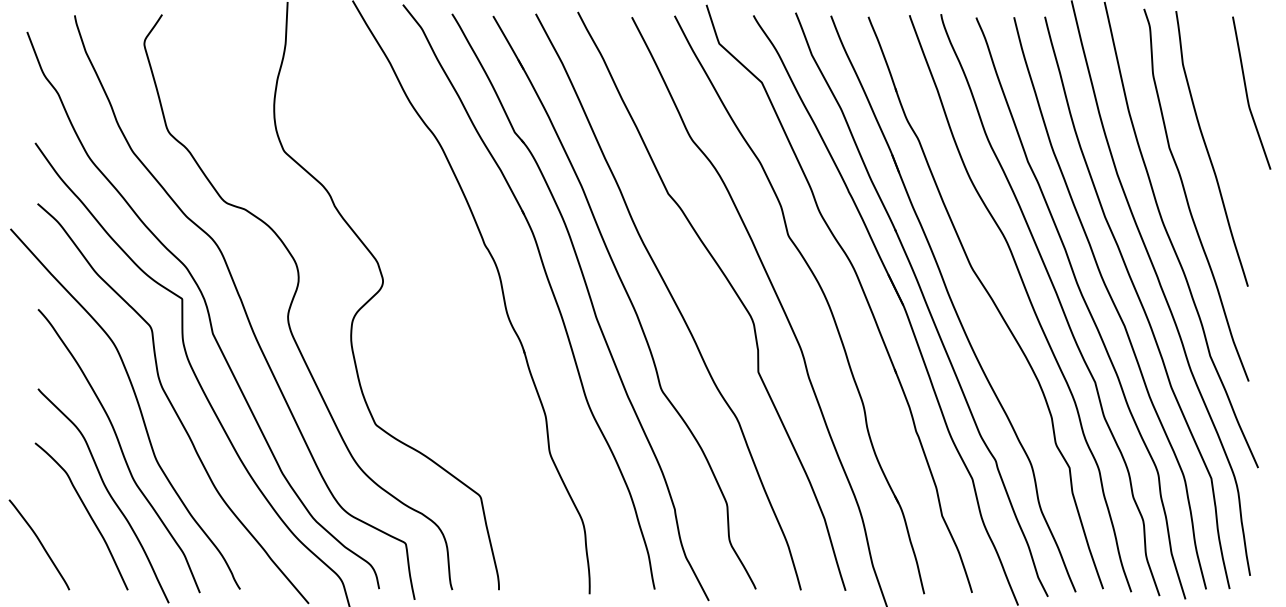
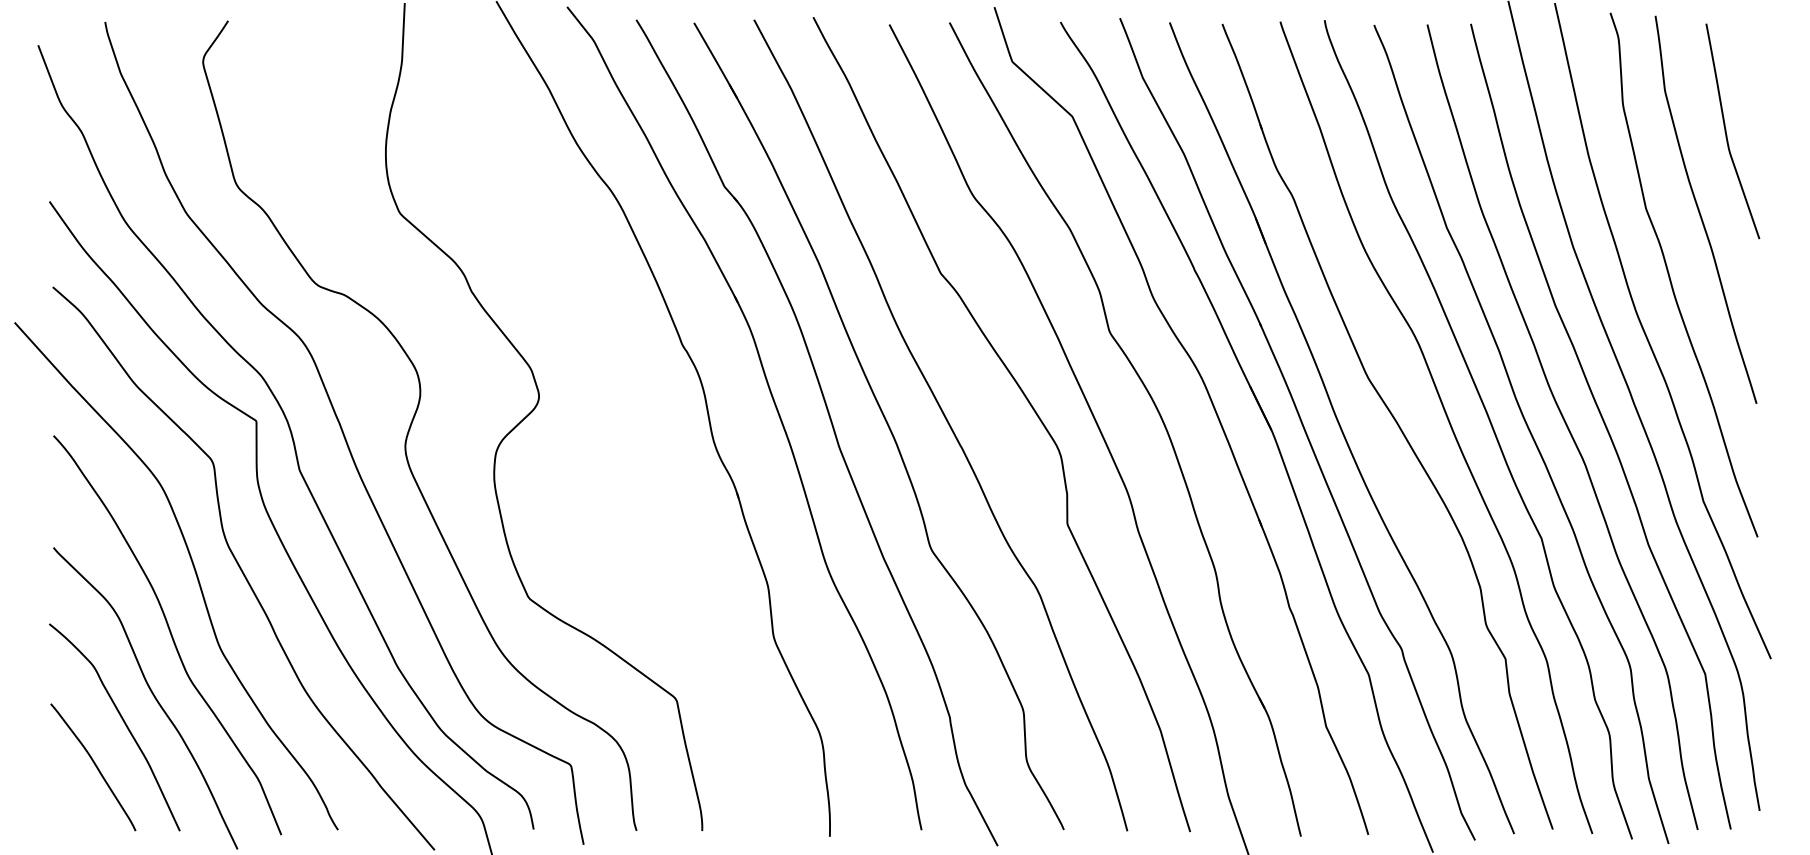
curve: (1247, 95) -> (1727, 134), moved
curve: (40, 543) -> (94, 765), moved

